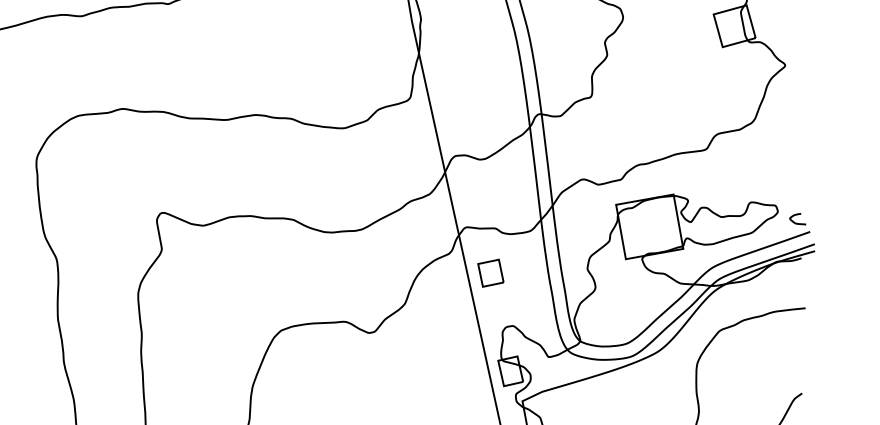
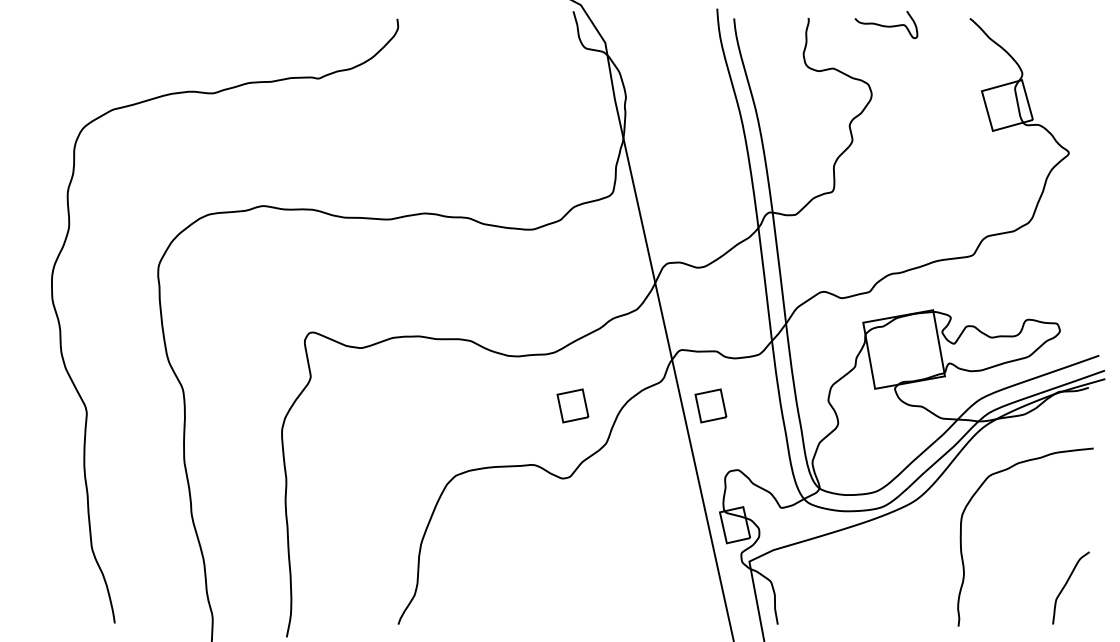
curve: (798, 215) -> (1084, 335), removed
part: (377, 272) -> (572, 405), added

